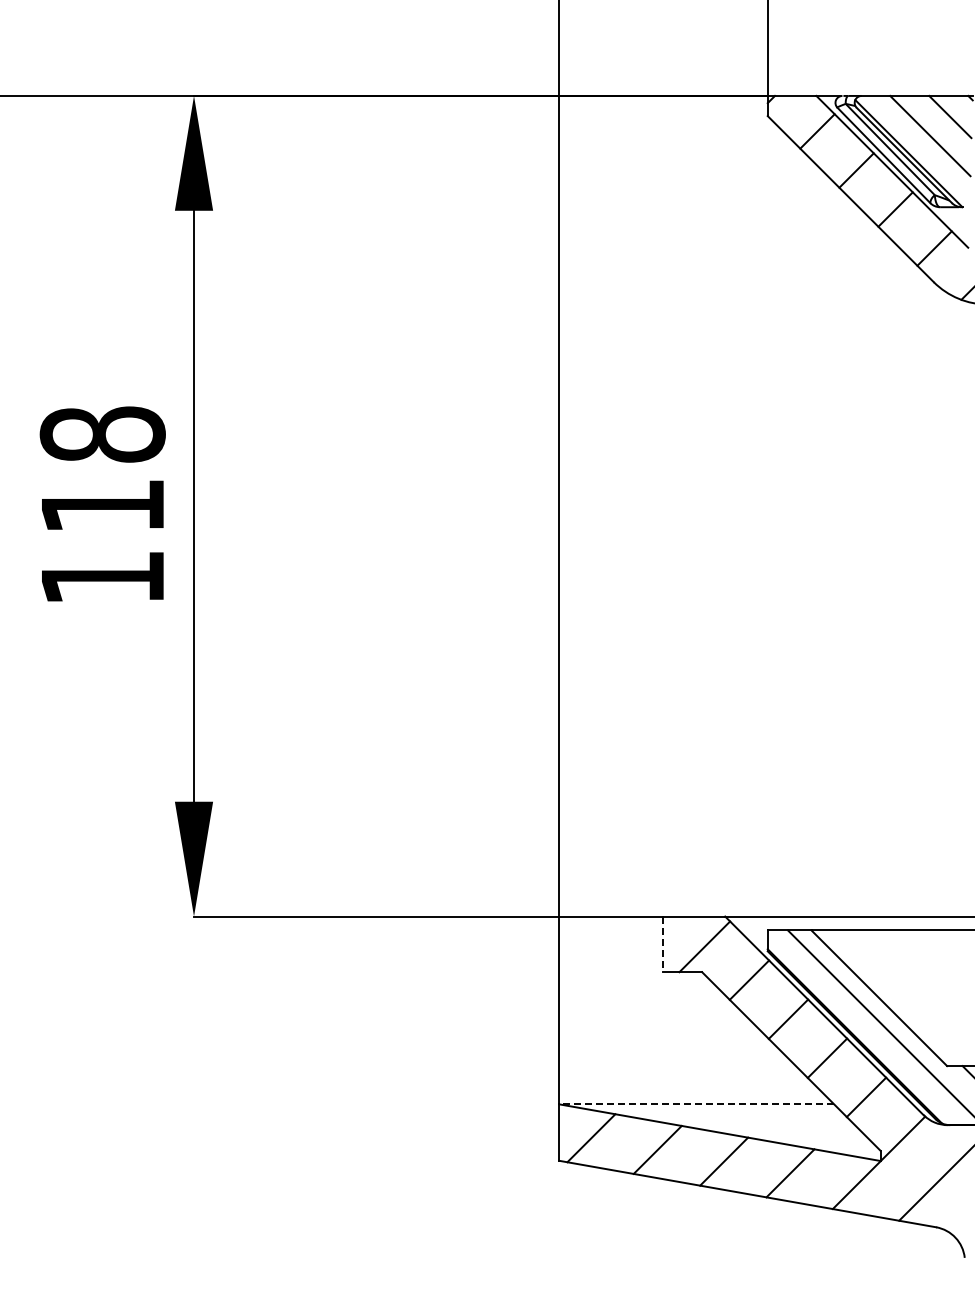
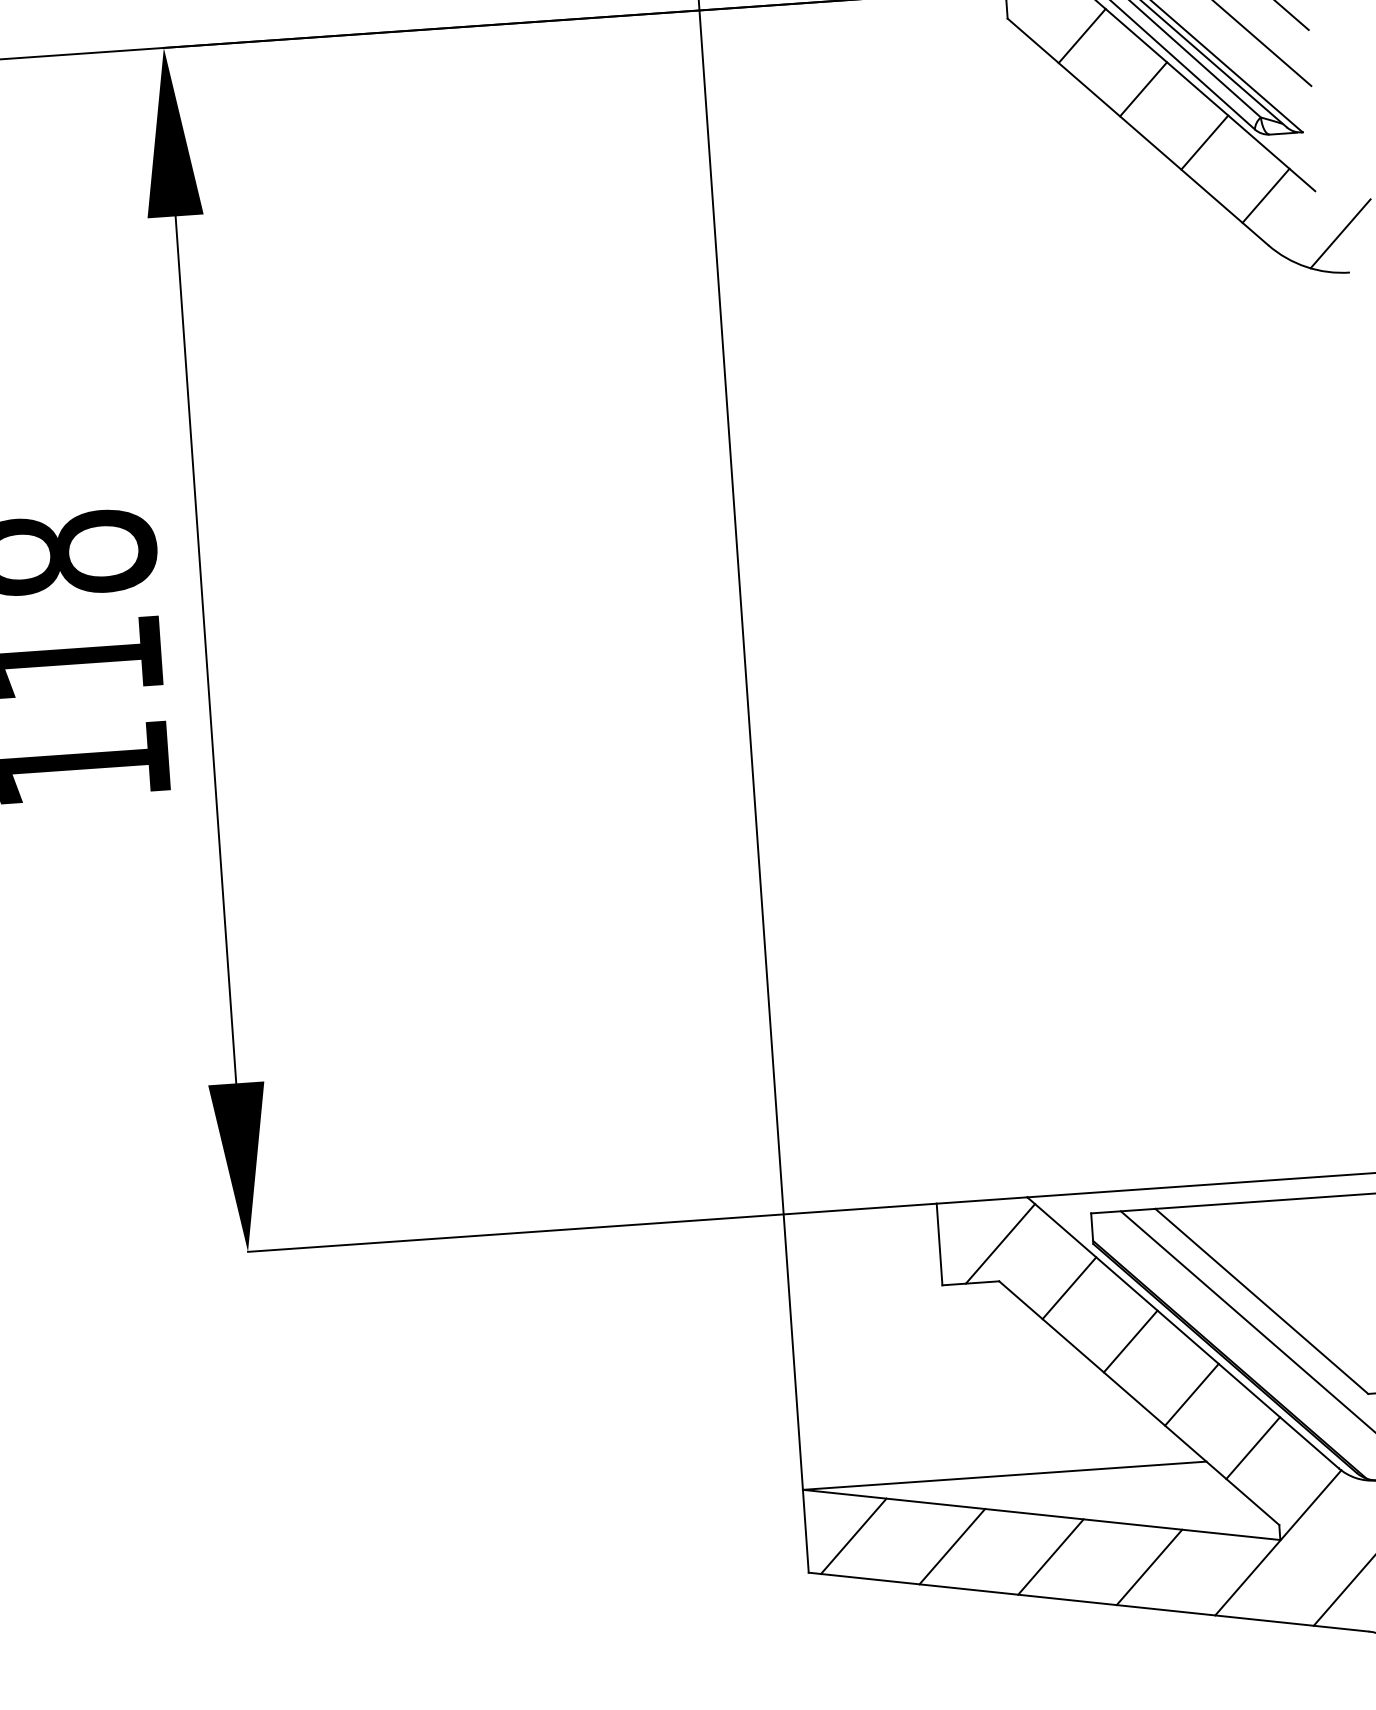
line: (663, 944) -> (939, 1244), dashed -> solid
line: (696, 1104) -> (1004, 1476), dashed -> solid

